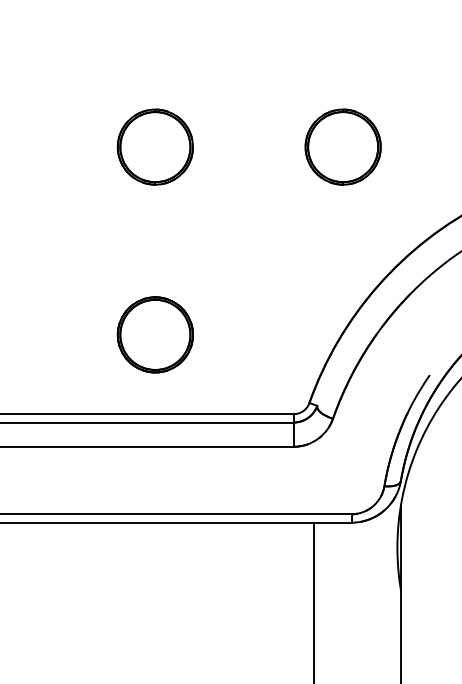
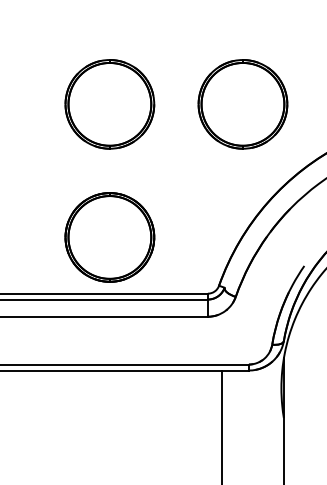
part: (154, 147) -> (109, 104), size x1.67
part: (342, 147) -> (242, 104), size x1.67
part: (154, 334) -> (109, 237), size x1.67

